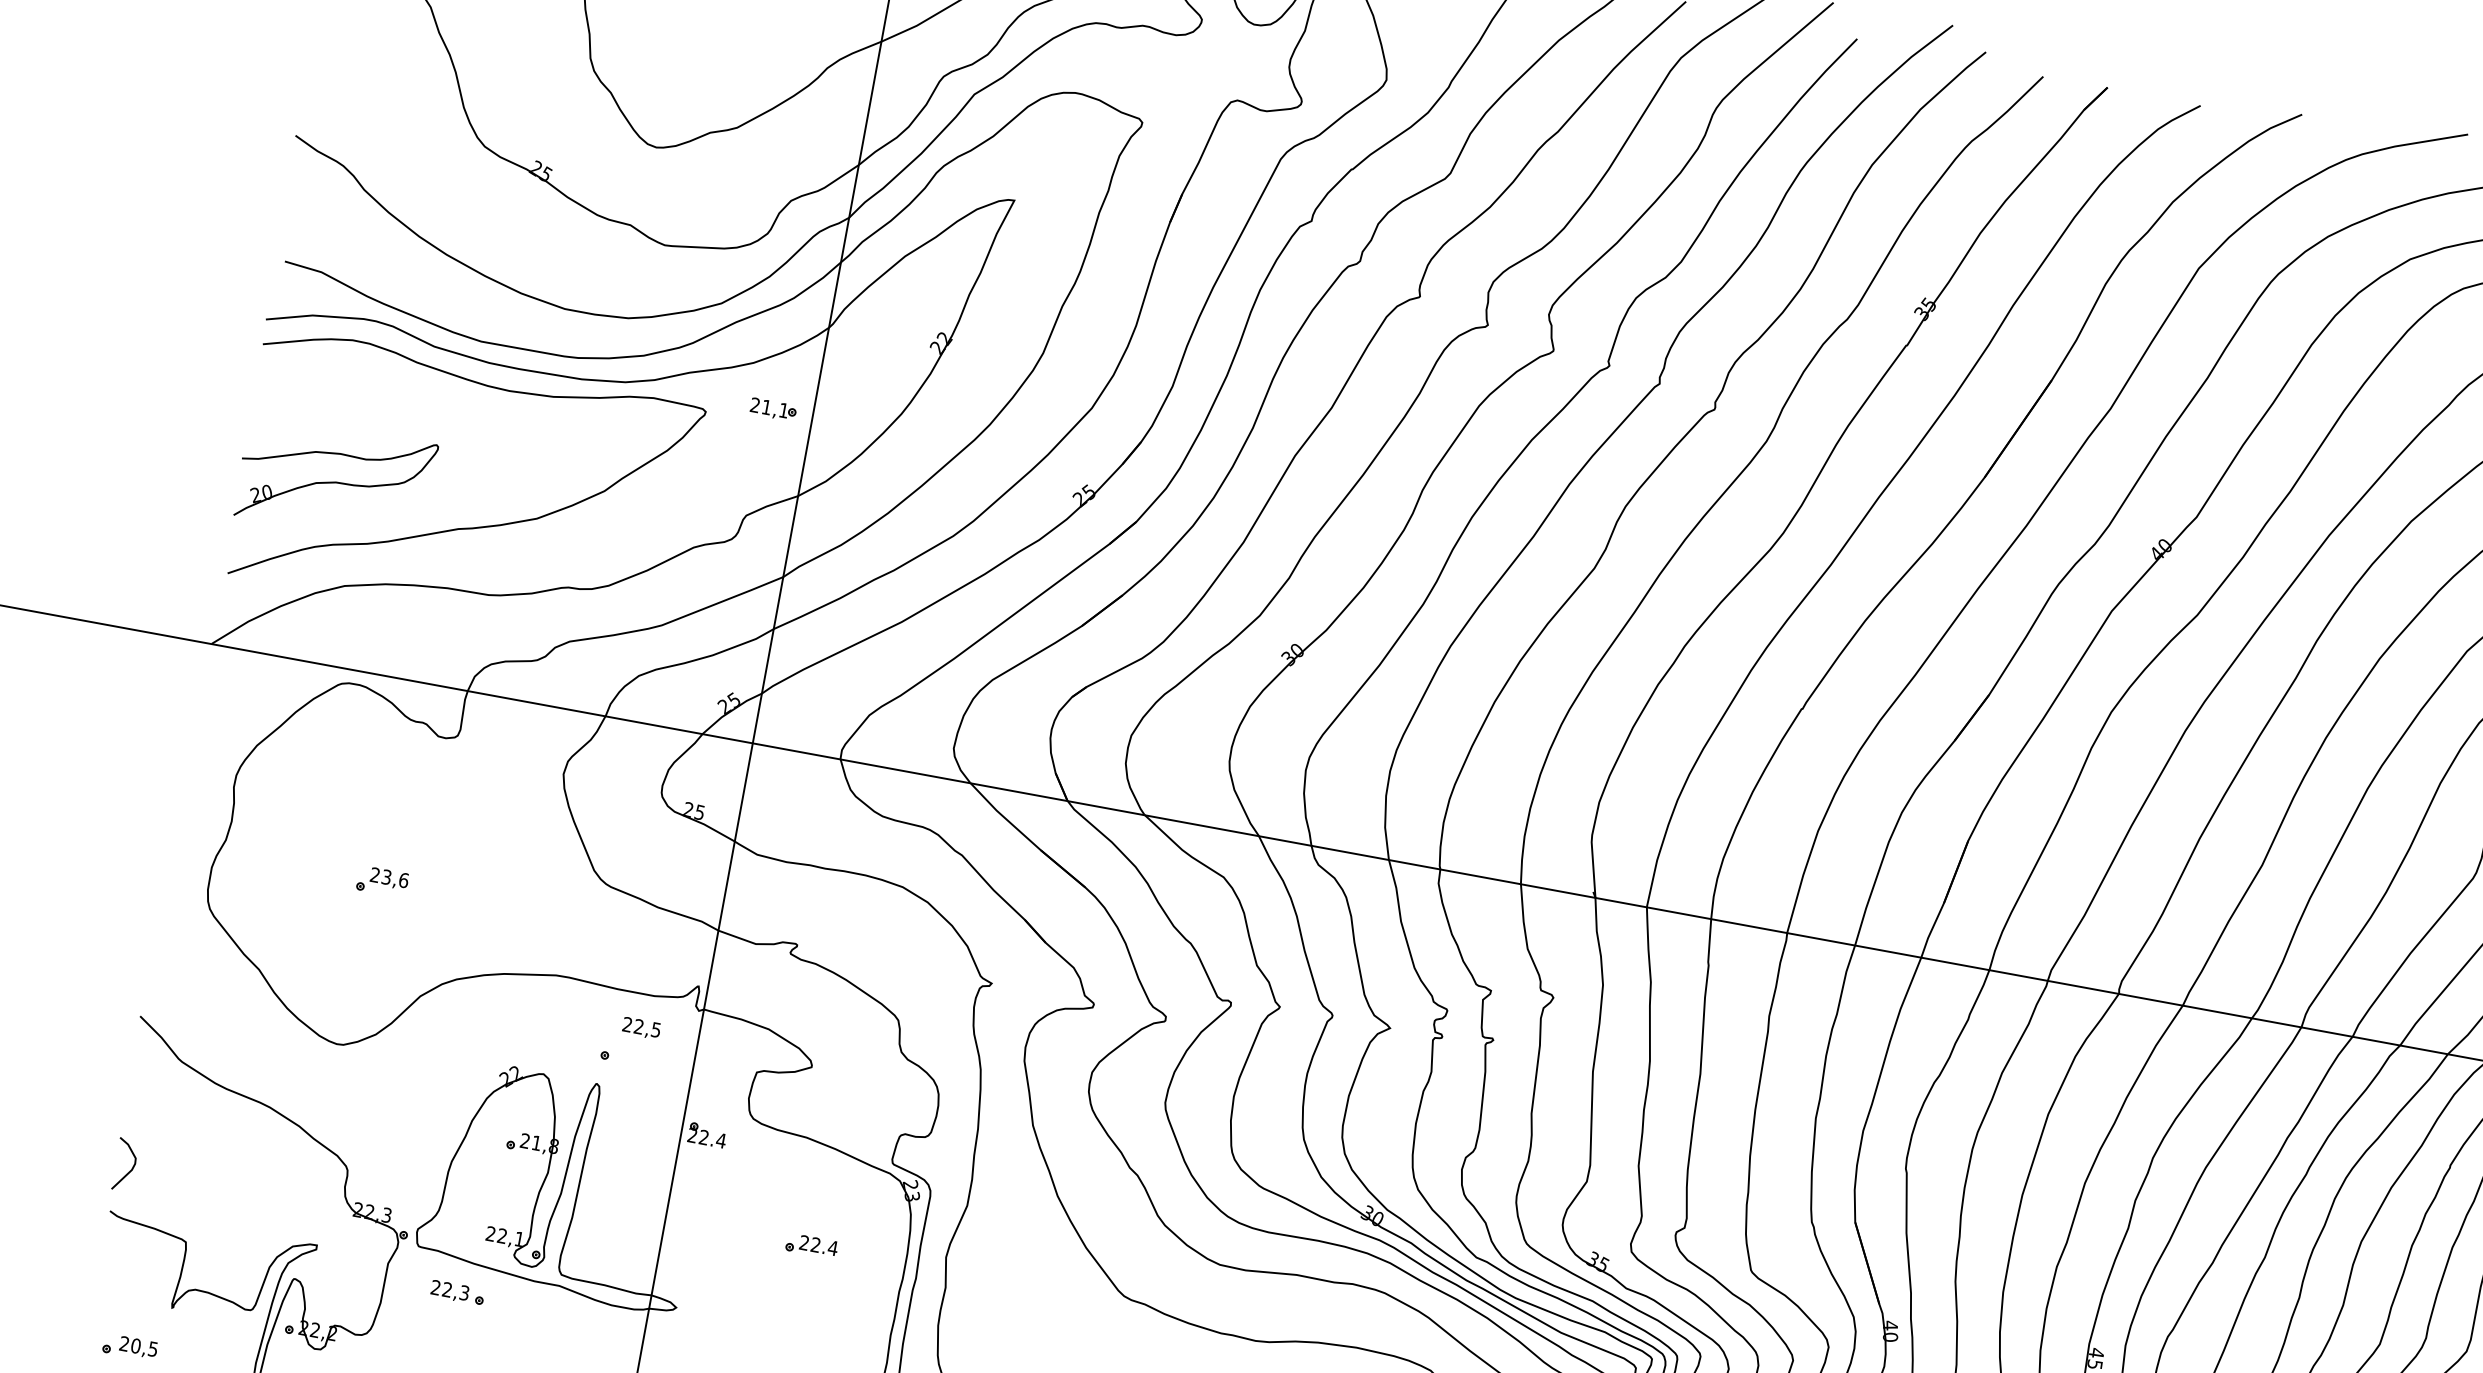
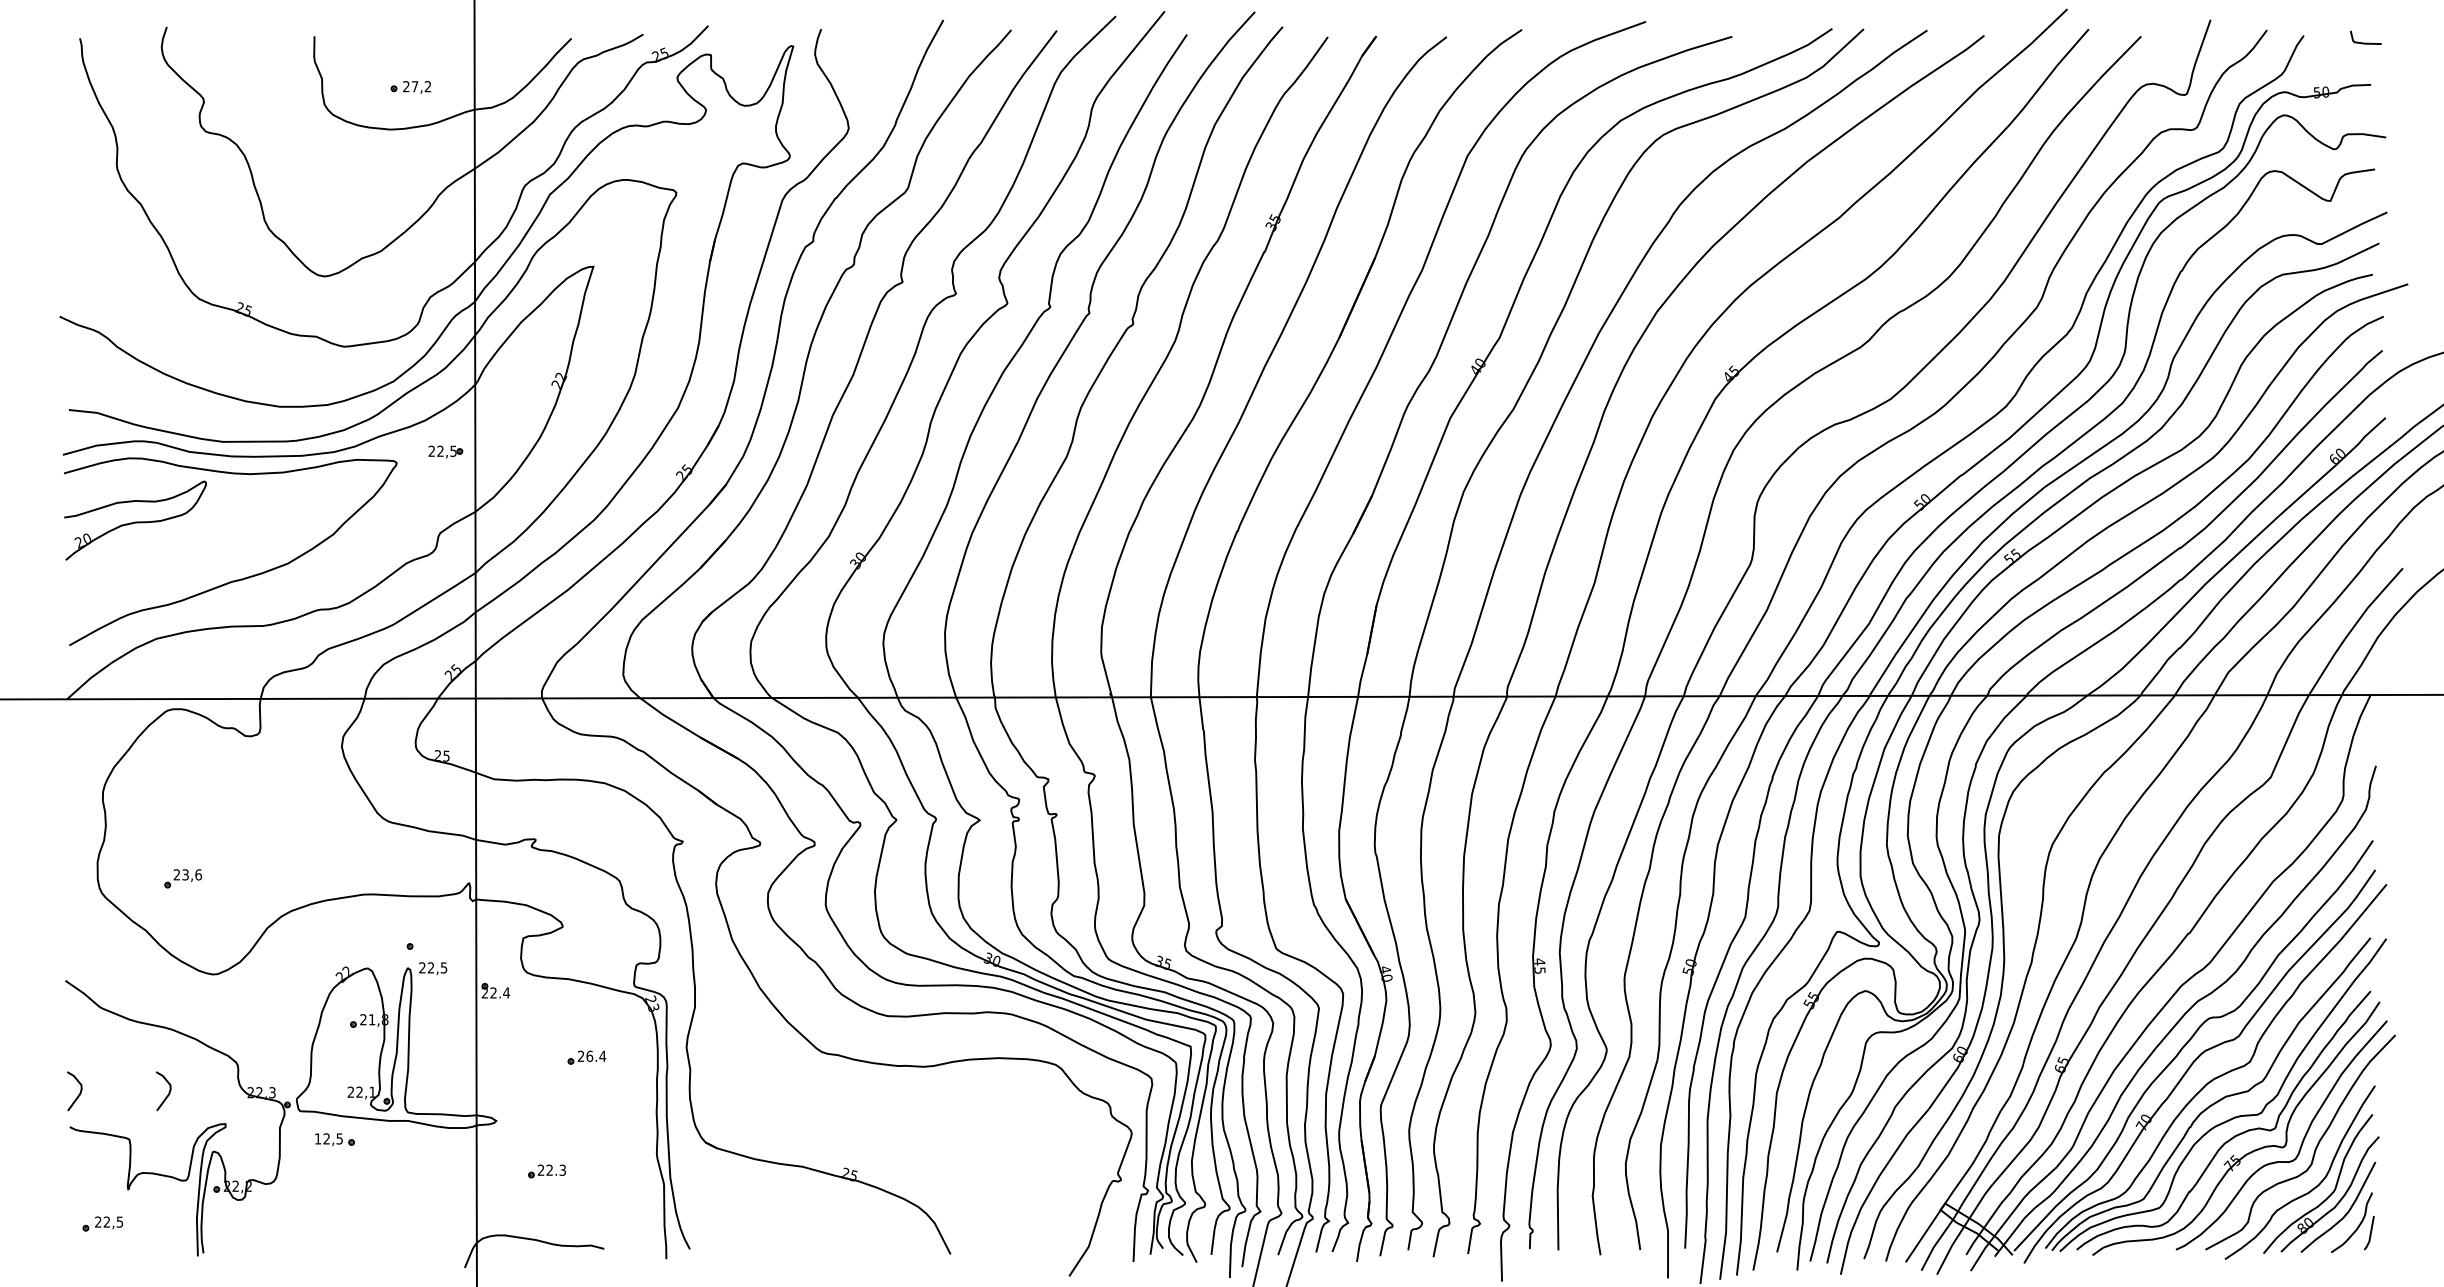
text: (774, 407) -> (446, 450), 21,1 -> 22,5
part: (335, 479) -> (135, 520), moved
part: (381, 881) -> (182, 878), moved
text: (642, 1028) -> (433, 968), moved
curve: (247, 1191) -> (167, 1094), added
text: (815, 1243) -> (589, 1055), 22.4 -> 26.4
text: (449, 1289) -> (328, 1138), 22,3 -> 12,5
text: (135, 1345) -> (106, 1221), 20,5 -> 22,5

